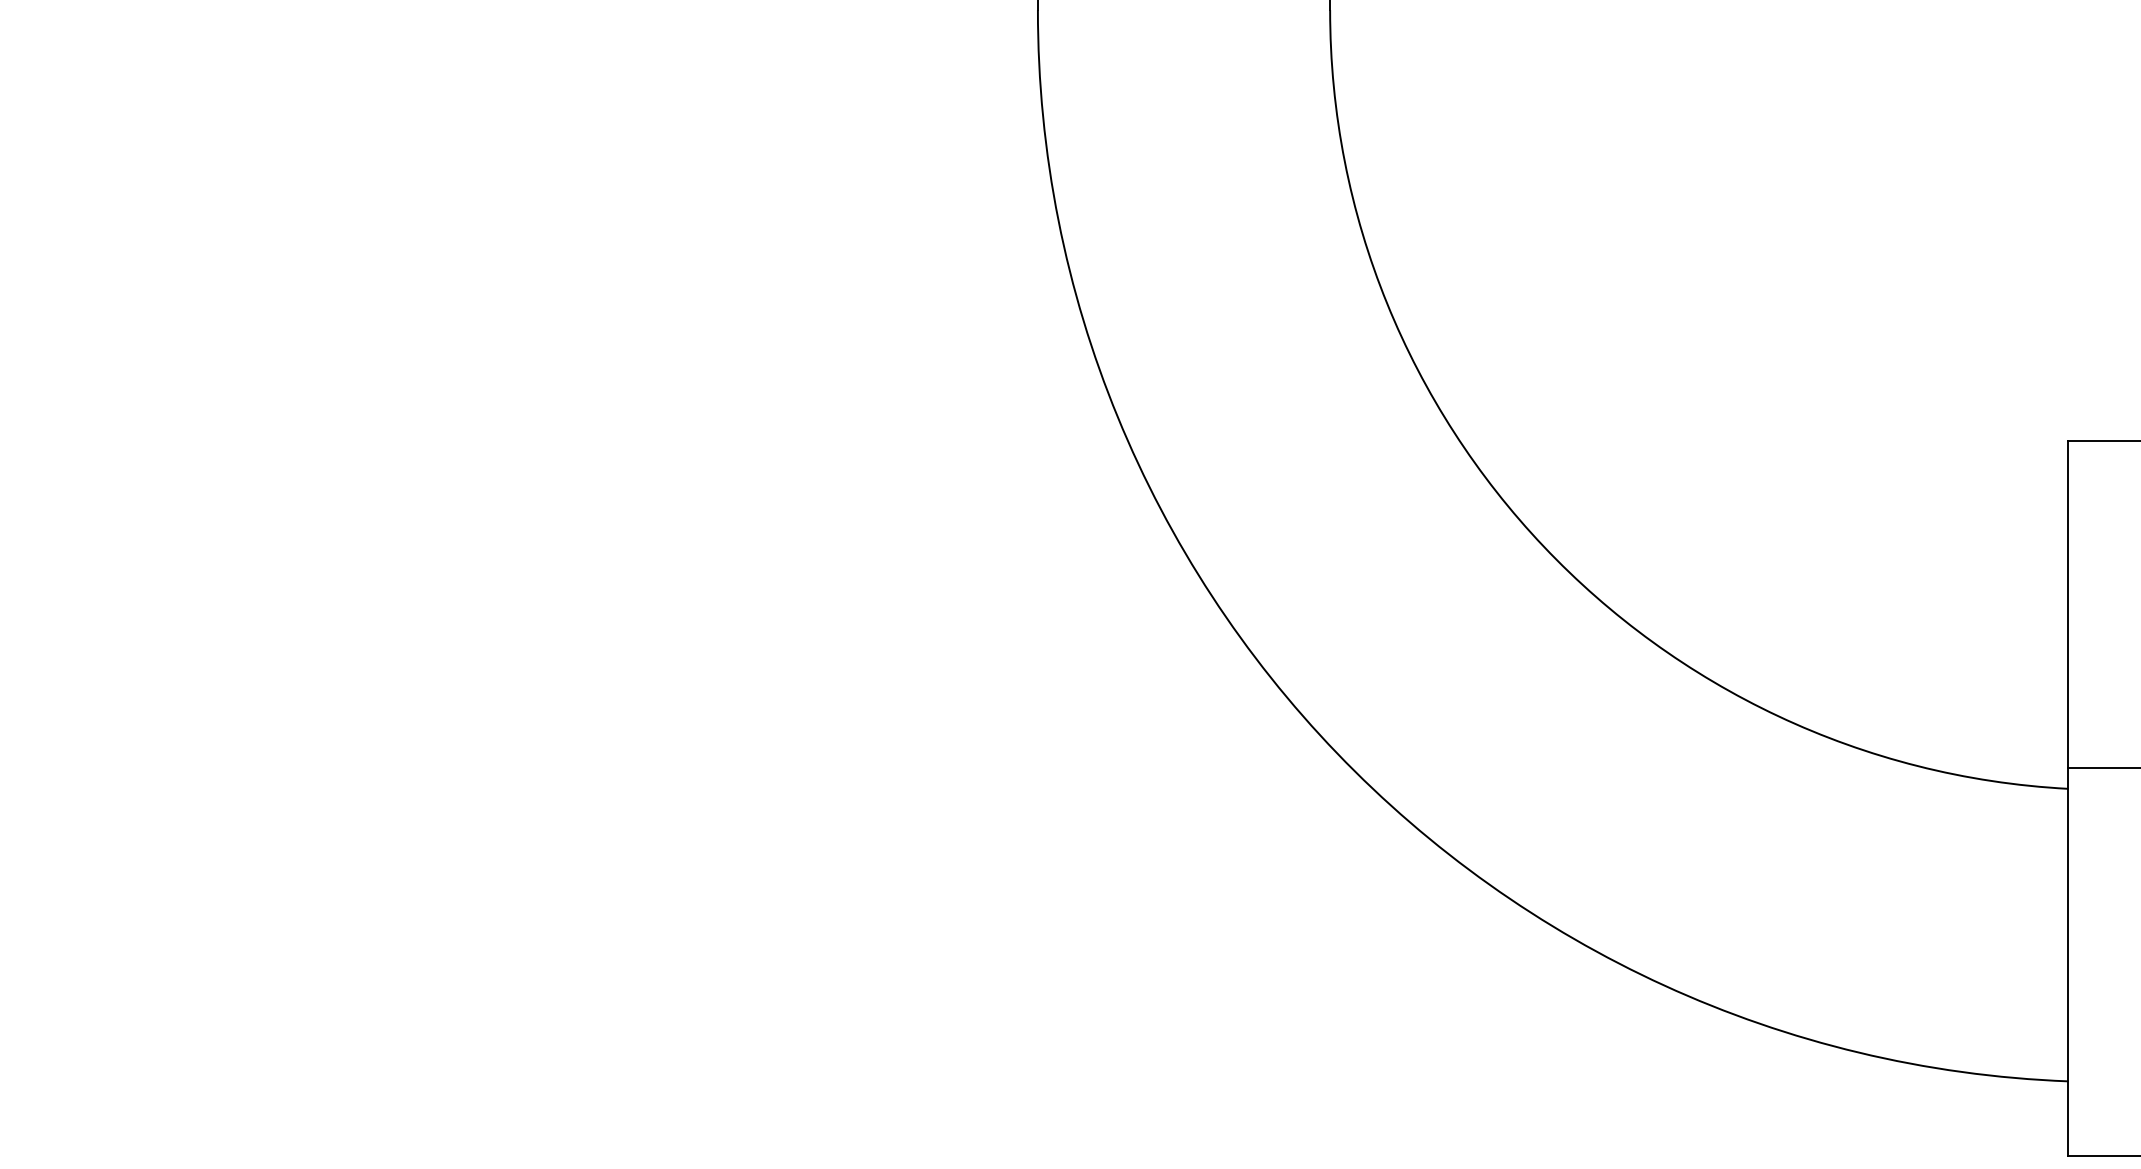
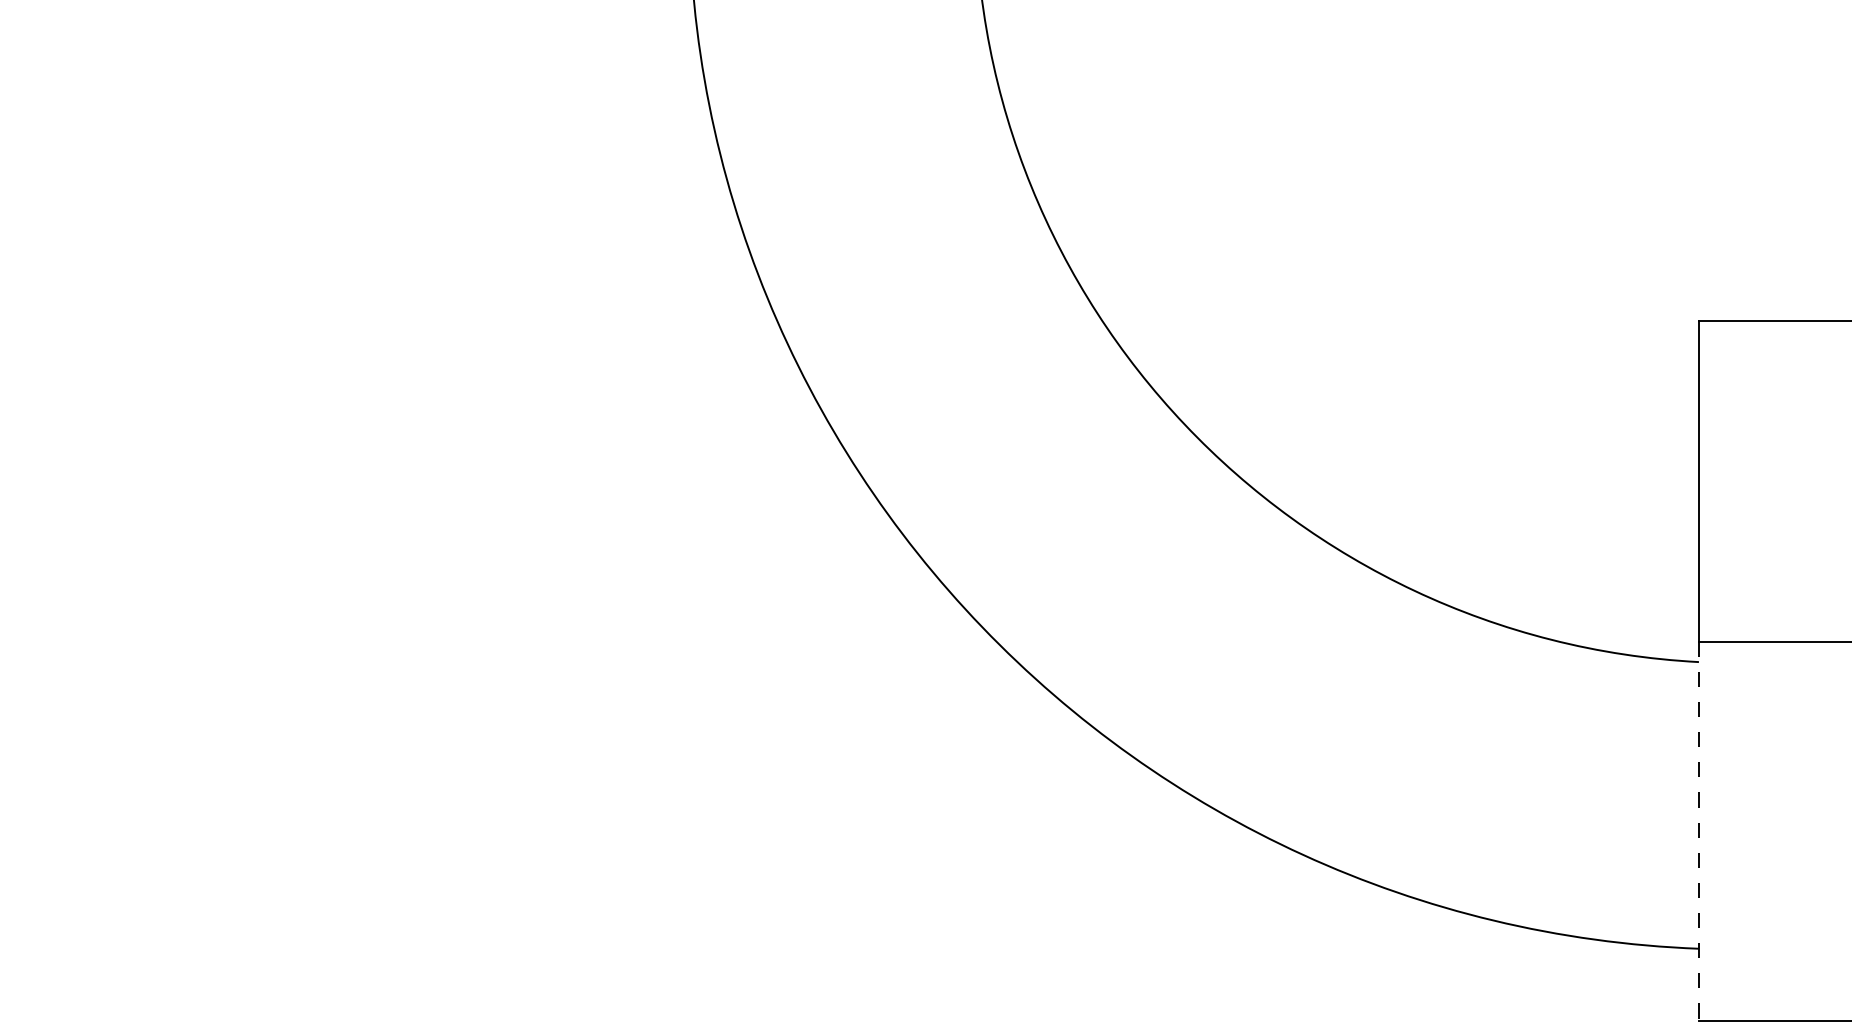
line: (2068, 961) -> (1699, 831), solid -> dashed

